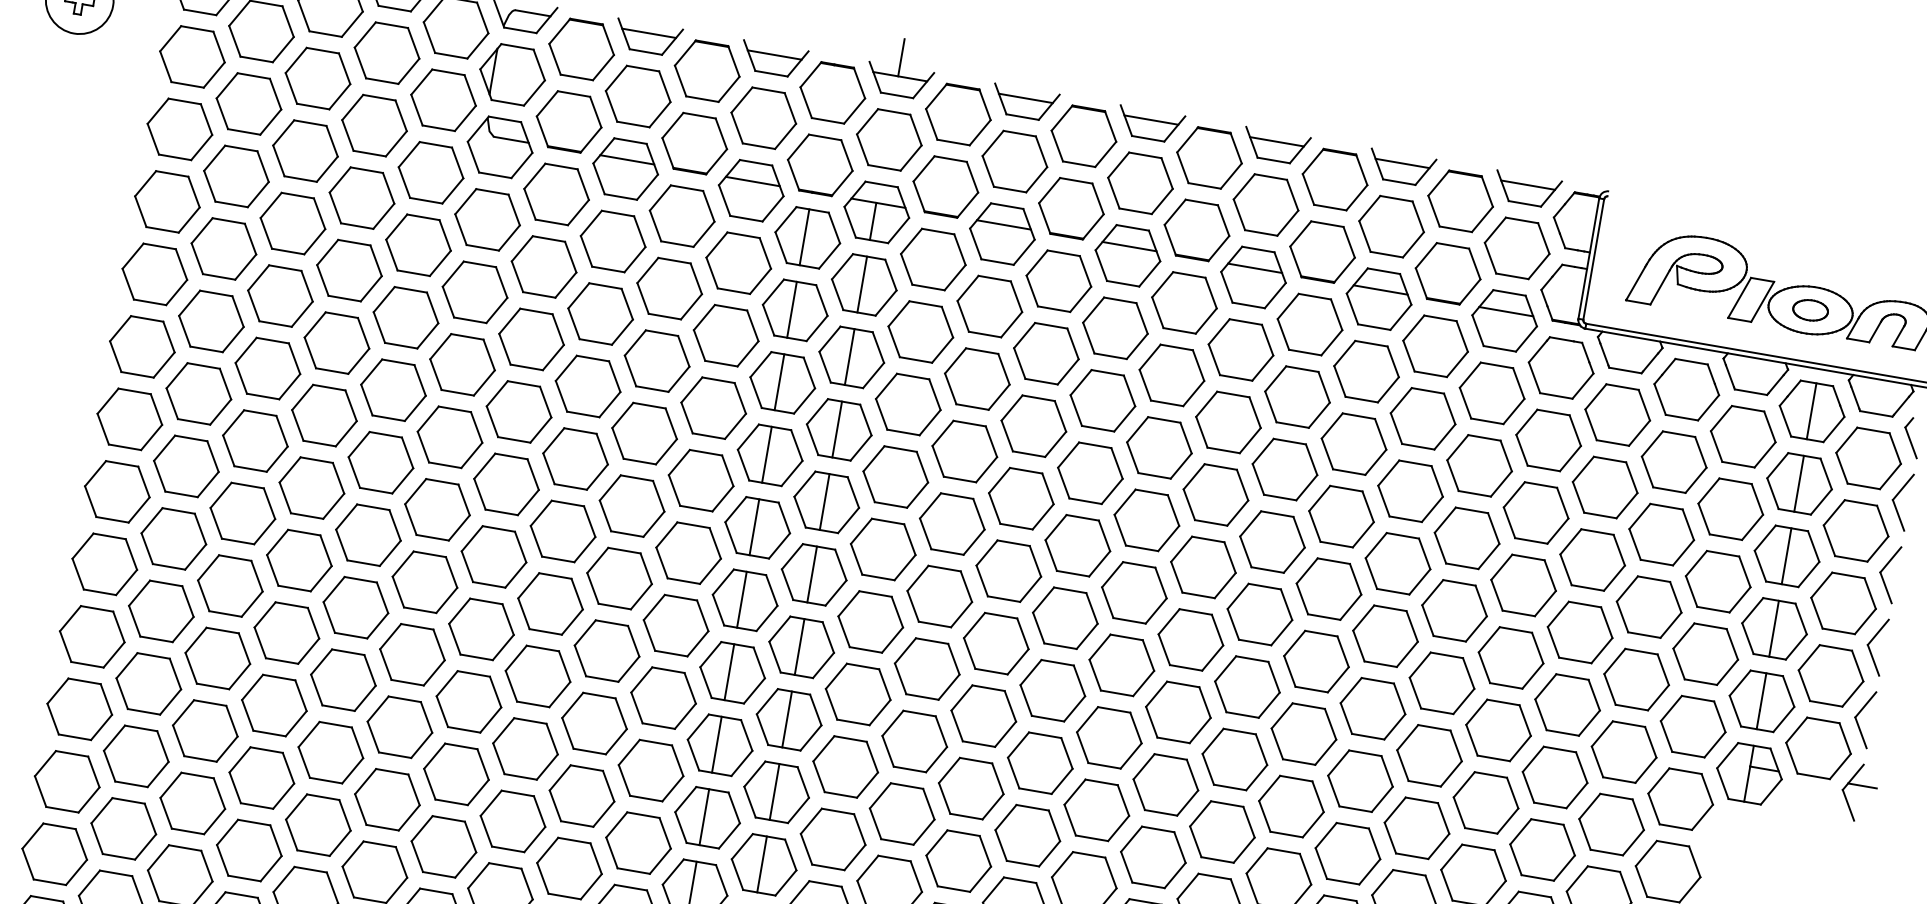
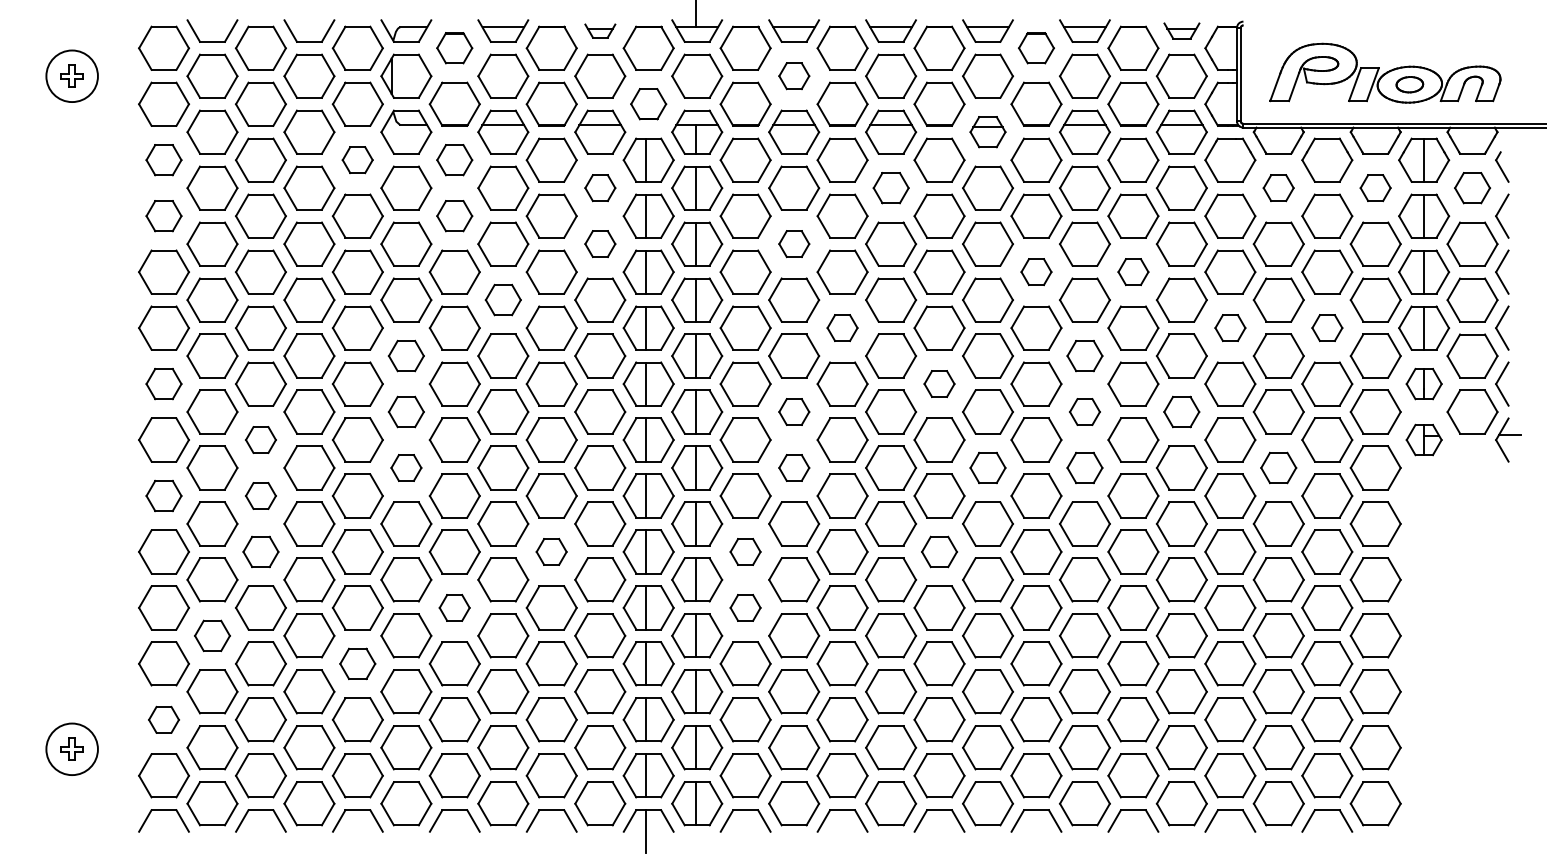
part: (581, 48) -> (454, 47), size x0.7
part: (774, 59) -> (600, 30), size x0.6
part: (179, 128) -> (163, 159), size x0.7
part: (1015, 160) -> (794, 75), size x0.6
part: (820, 164) -> (648, 103), size x0.7
part: (430, 171) -> (357, 159), size x0.6
part: (1335, 178) -> (1036, 47), size x0.7
part: (1526, 189) -> (1181, 30), size x0.7
part: (556, 193) -> (454, 159), size x0.7
part: (166, 200) -> (163, 215), size x0.7
part: (739, 262) -> (600, 187), size x0.6
part: (543, 265) -> (454, 215), size x0.7
part: (1253, 276) -> (987, 131), size x0.7
part: (1116, 327) -> (891, 187), size x0.7
part: (726, 334) -> (600, 243), size x0.6
part: (977, 378) -> (794, 243), size x0.6
part: (588, 385) -> (503, 299), size x0.7
part: (1617, 414) -> (1278, 187), size x0.6
part: (129, 418) -> (163, 383), size x0.7
part: (1743, 435) -> (1375, 187), size x0.6
part: (450, 436) -> (406, 355), size x0.7
part: (1868, 457) -> (1472, 187), size x0.7
part: (1285, 468) -> (1036, 271), size x0.6
part: (1410, 490) -> (1133, 271), size x0.6
part: (1021, 497) -> (842, 327), size x0.6
part: (437, 509) -> (406, 411), size x0.7
part: (242, 512) -> (260, 439), size x0.6
part: (104, 563) -> (163, 495), size x0.7
part: (425, 581) -> (406, 467), size x0.6
part: (1523, 584) -> (1230, 327), size x0.6
part: (229, 585) -> (260, 495), size x0.6
part: (1328, 588) -> (1084, 355), size x0.7
part: (1134, 592) -> (939, 383), size x0.6
part: (940, 595) -> (794, 411), size x0.6
part: (1649, 606) -> (1327, 327), size x0.6
part: (217, 657) -> (260, 551), size x0.7
part: (1316, 660) -> (1084, 411), size x0.6
part: (927, 668) -> (794, 467), size x0.6
part: (1441, 682) -> (1181, 411), size x0.7
part: (1762, 700) -> (1424, 383), size x0.7
part: (1177, 711) -> (987, 467), size x0.7
part: (594, 722) -> (551, 551), size x0.6
part: (1303, 733) -> (1084, 467), size x0.7
part: (136, 755) -> (212, 635), size x0.7
part: (845, 766) -> (745, 551), size x0.6
part: (456, 773) -> (454, 607), size x0.6
part: (1750, 773) -> (1424, 439), size x0.7
part: (1554, 776) -> (1278, 467), size x0.7
part: (1096, 809) -> (939, 551), size x0.7
part: (317, 824) -> (357, 663), size x0.7
part: (833, 838) -> (745, 607), size x0.6
part: (54, 853) -> (163, 719), size x0.6

